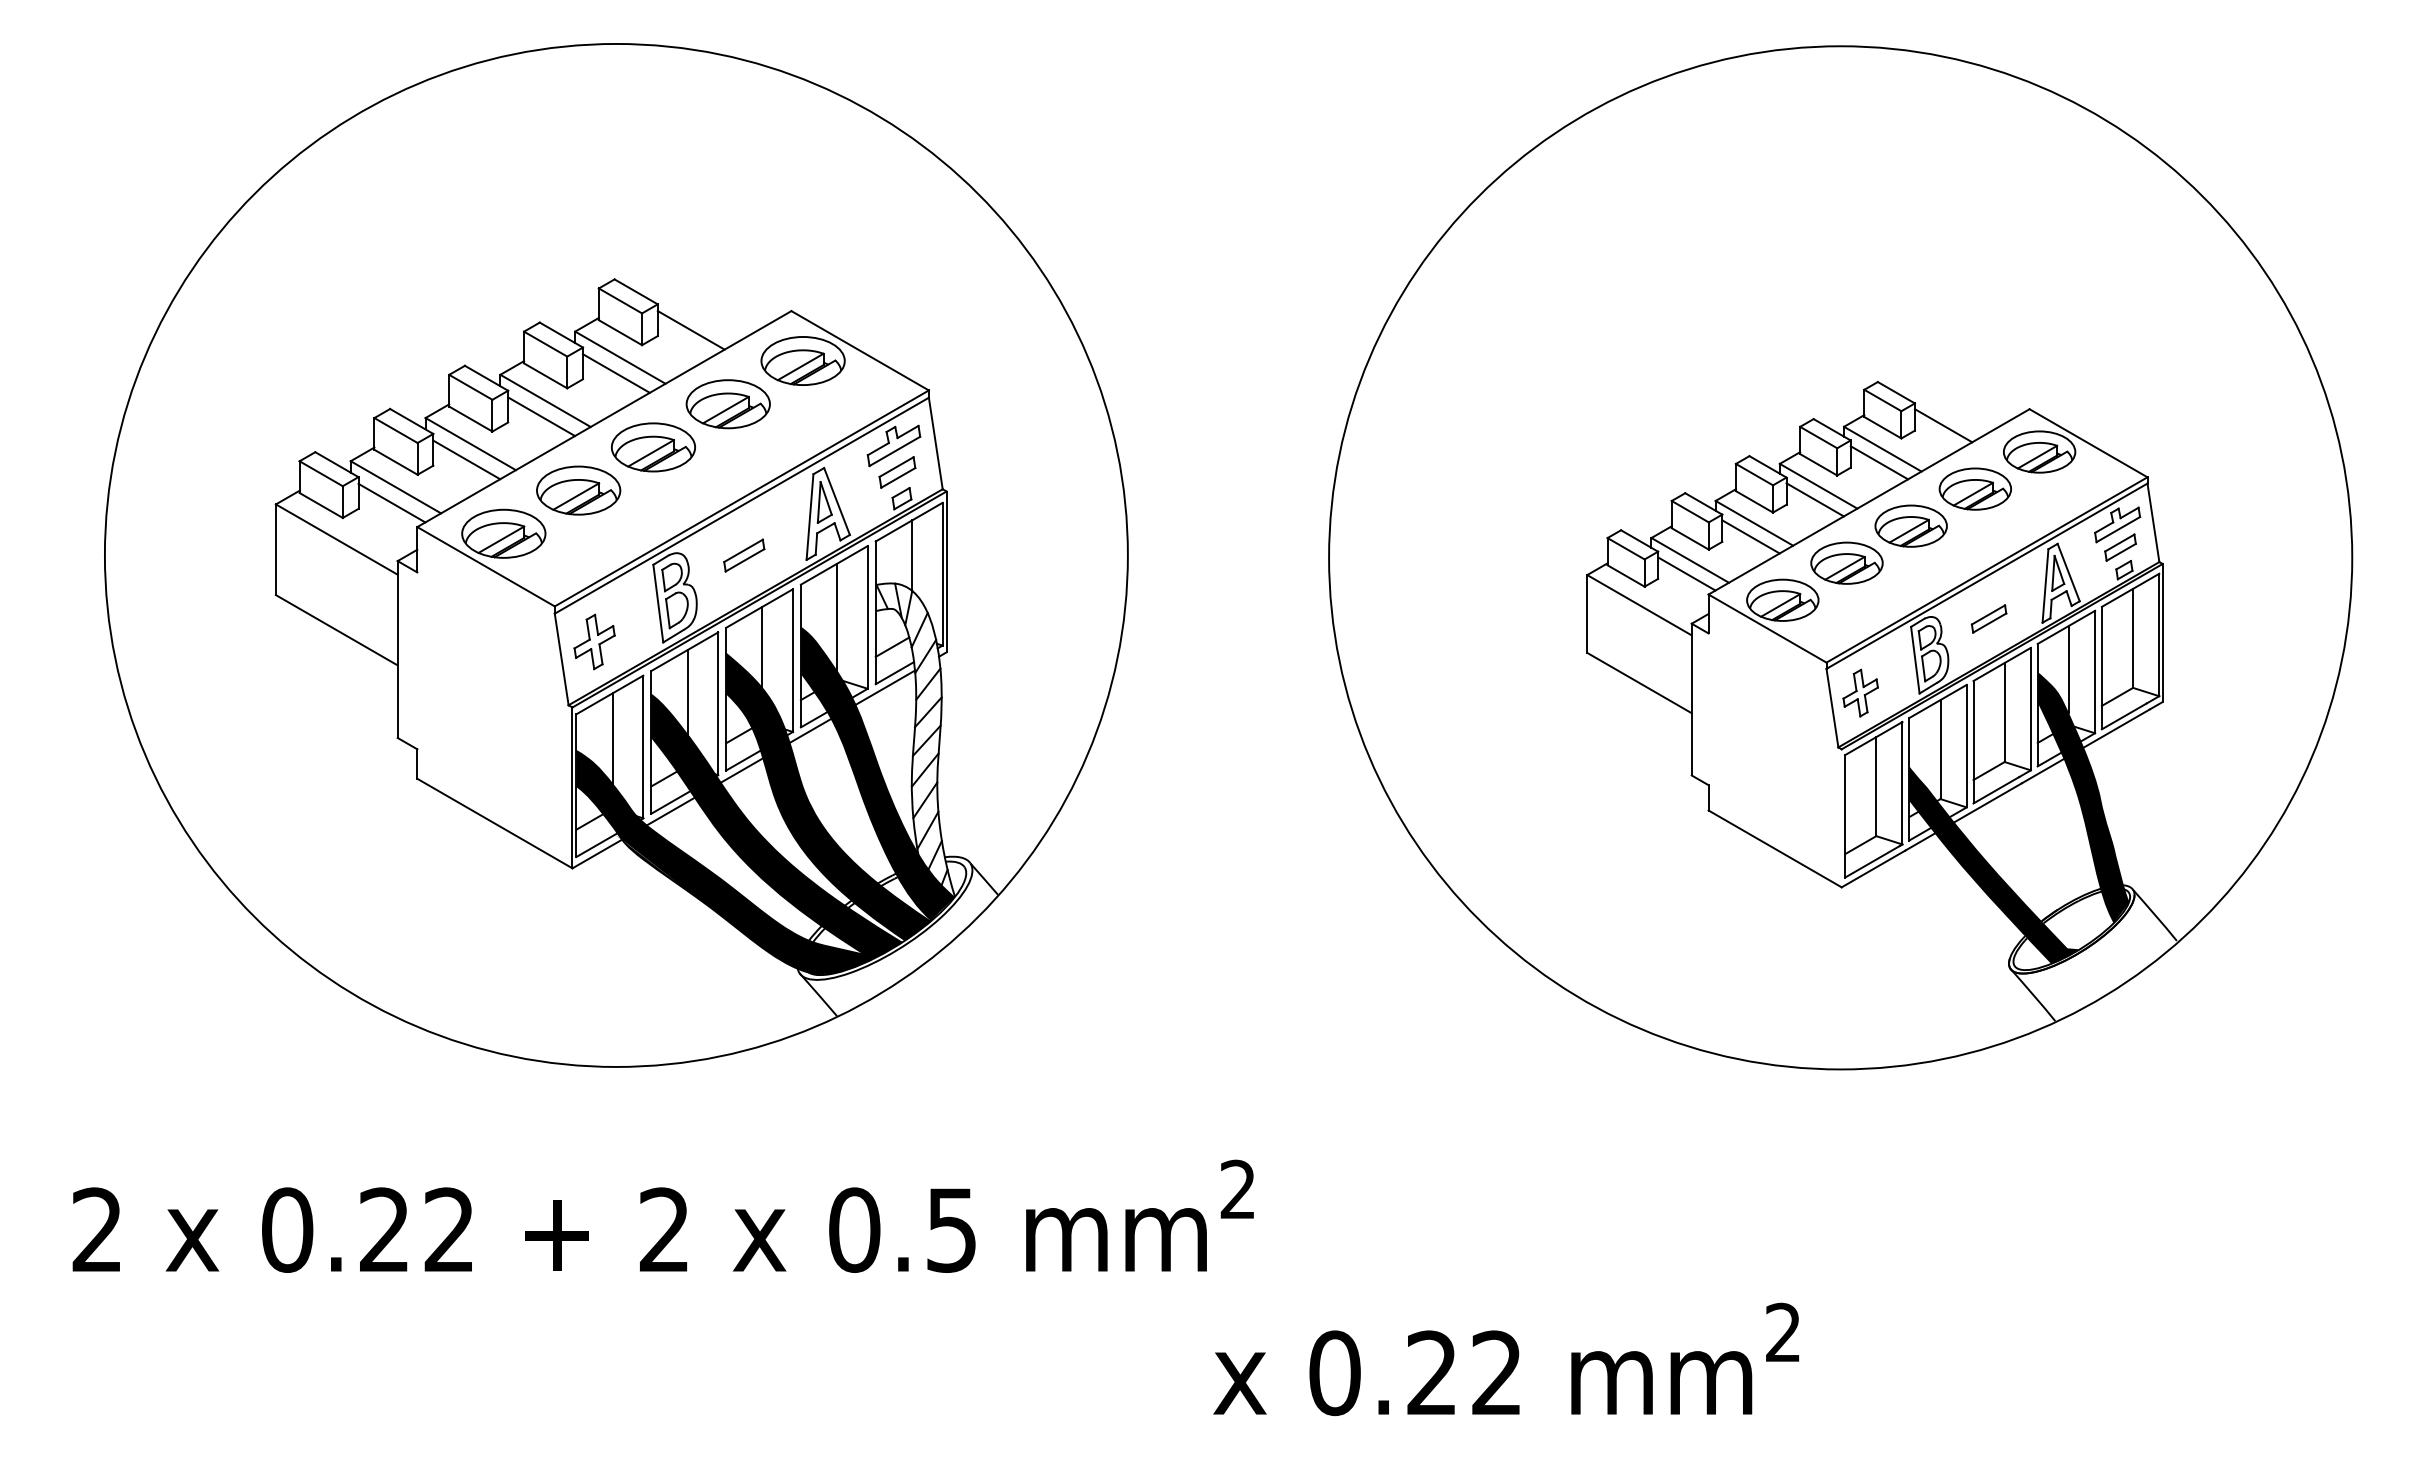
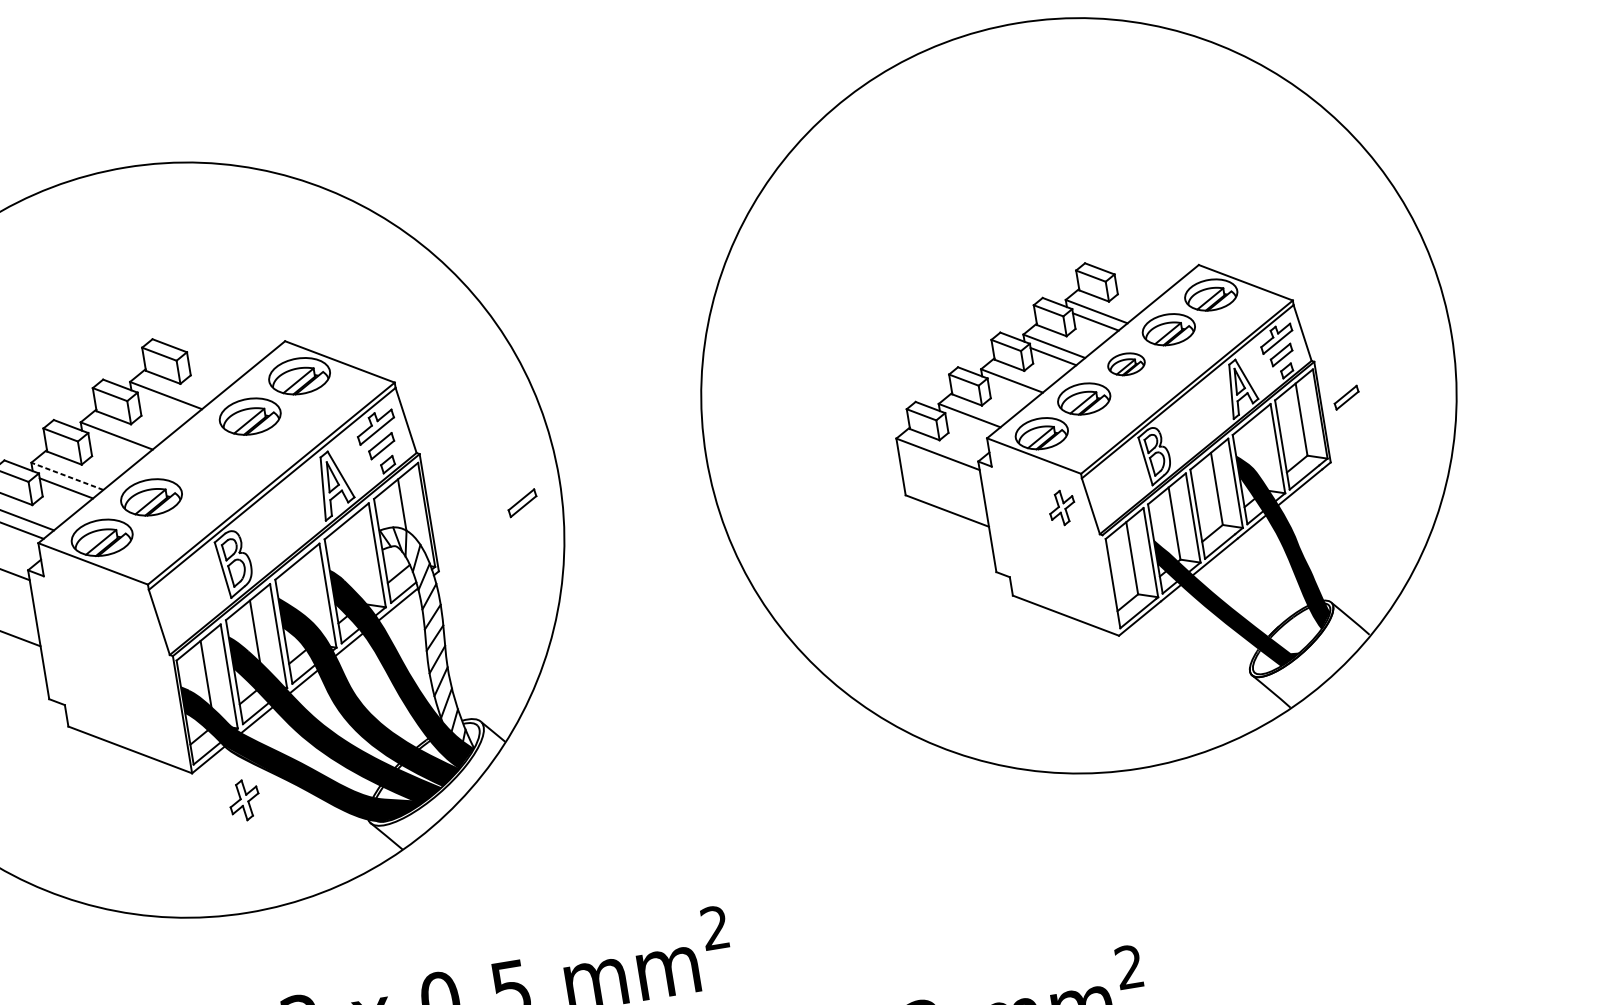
line: (690, 330) -> (213, 367), removed
line: (615, 373) -> (164, 407), removed
line: (541, 416) -> (115, 447), removed
line: (1943, 425) -> (1138, 287), removed
line: (470, 443) -> (67, 475), solid -> dashed
part: (652, 447) -> (200, 457), removed
part: (1910, 525) -> (1125, 363), size x0.7
line: (1750, 536) -> (1010, 391), removed
part: (744, 555) -> (522, 503), moved
line: (1686, 573) -> (968, 425), removed
line: (837, 617) -> (355, 558), removed
part: (1988, 618) -> (1346, 397), moved
part: (594, 641) -> (244, 800), moved
line: (762, 647) -> (304, 589), removed
line: (2068, 668) -> (1258, 449), removed
part: (1860, 692) -> (1061, 507), moved

